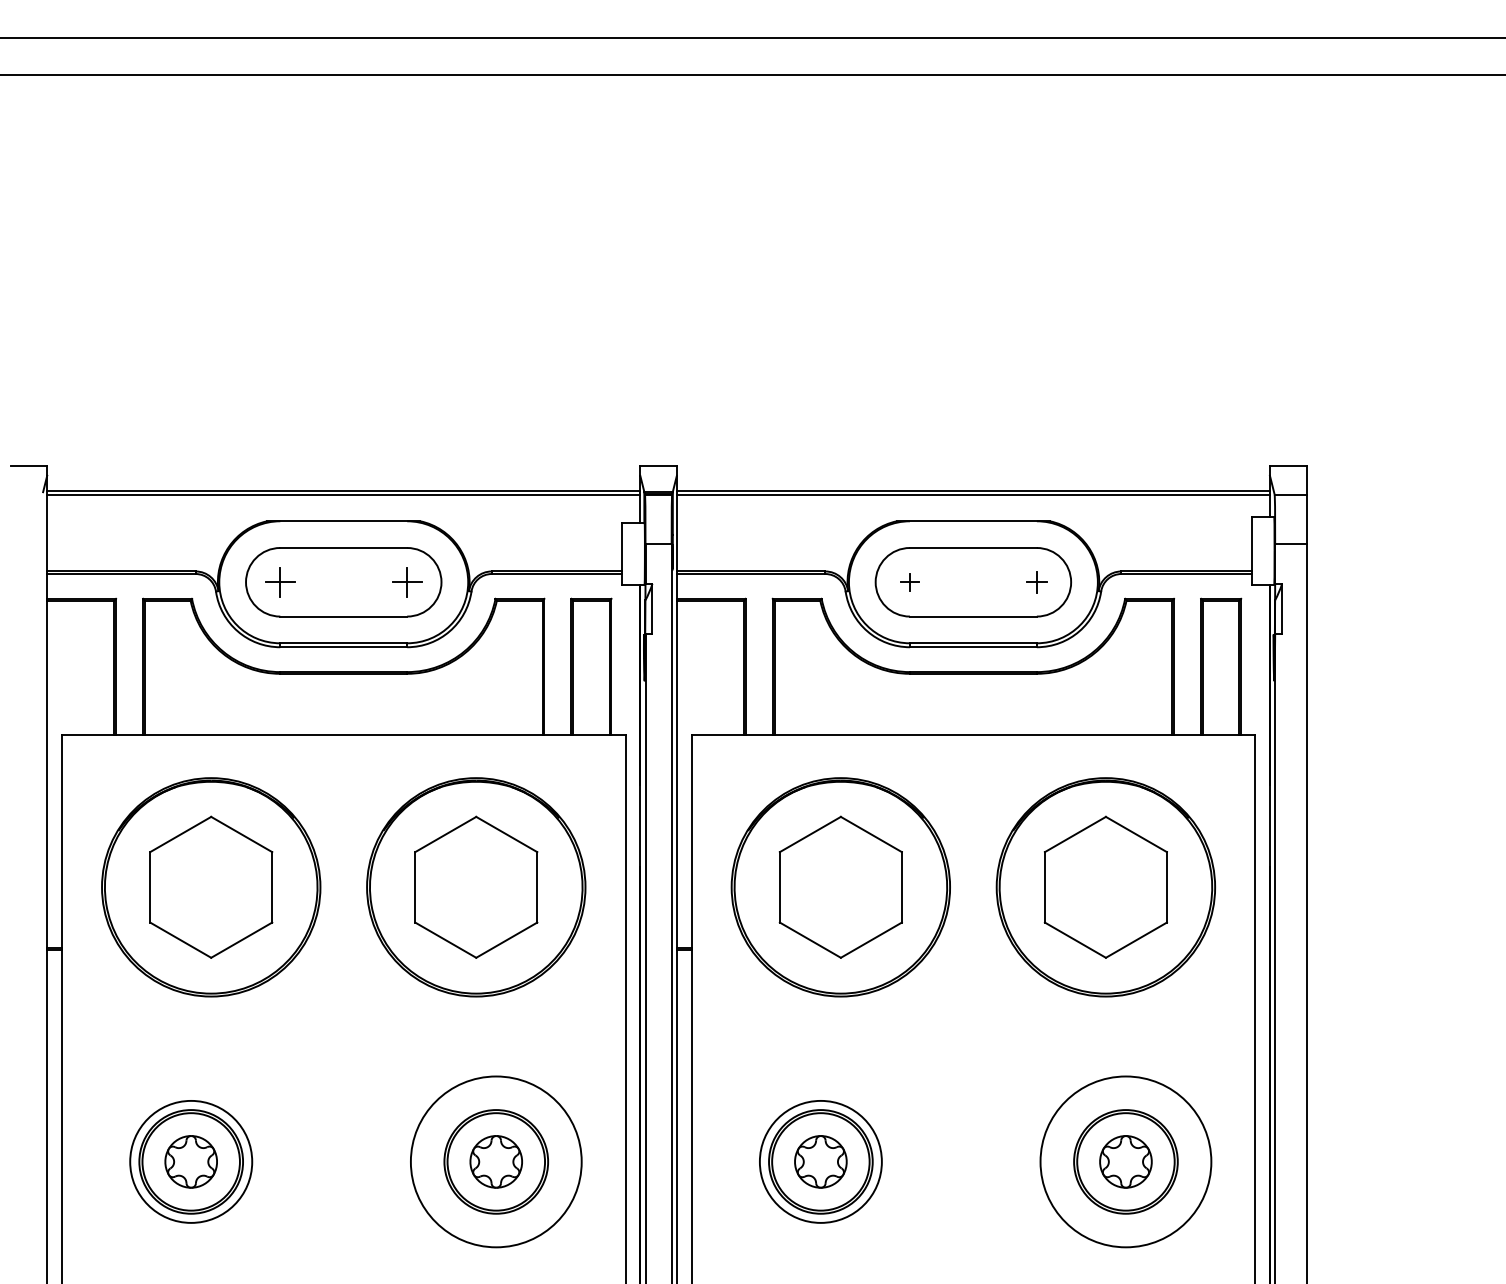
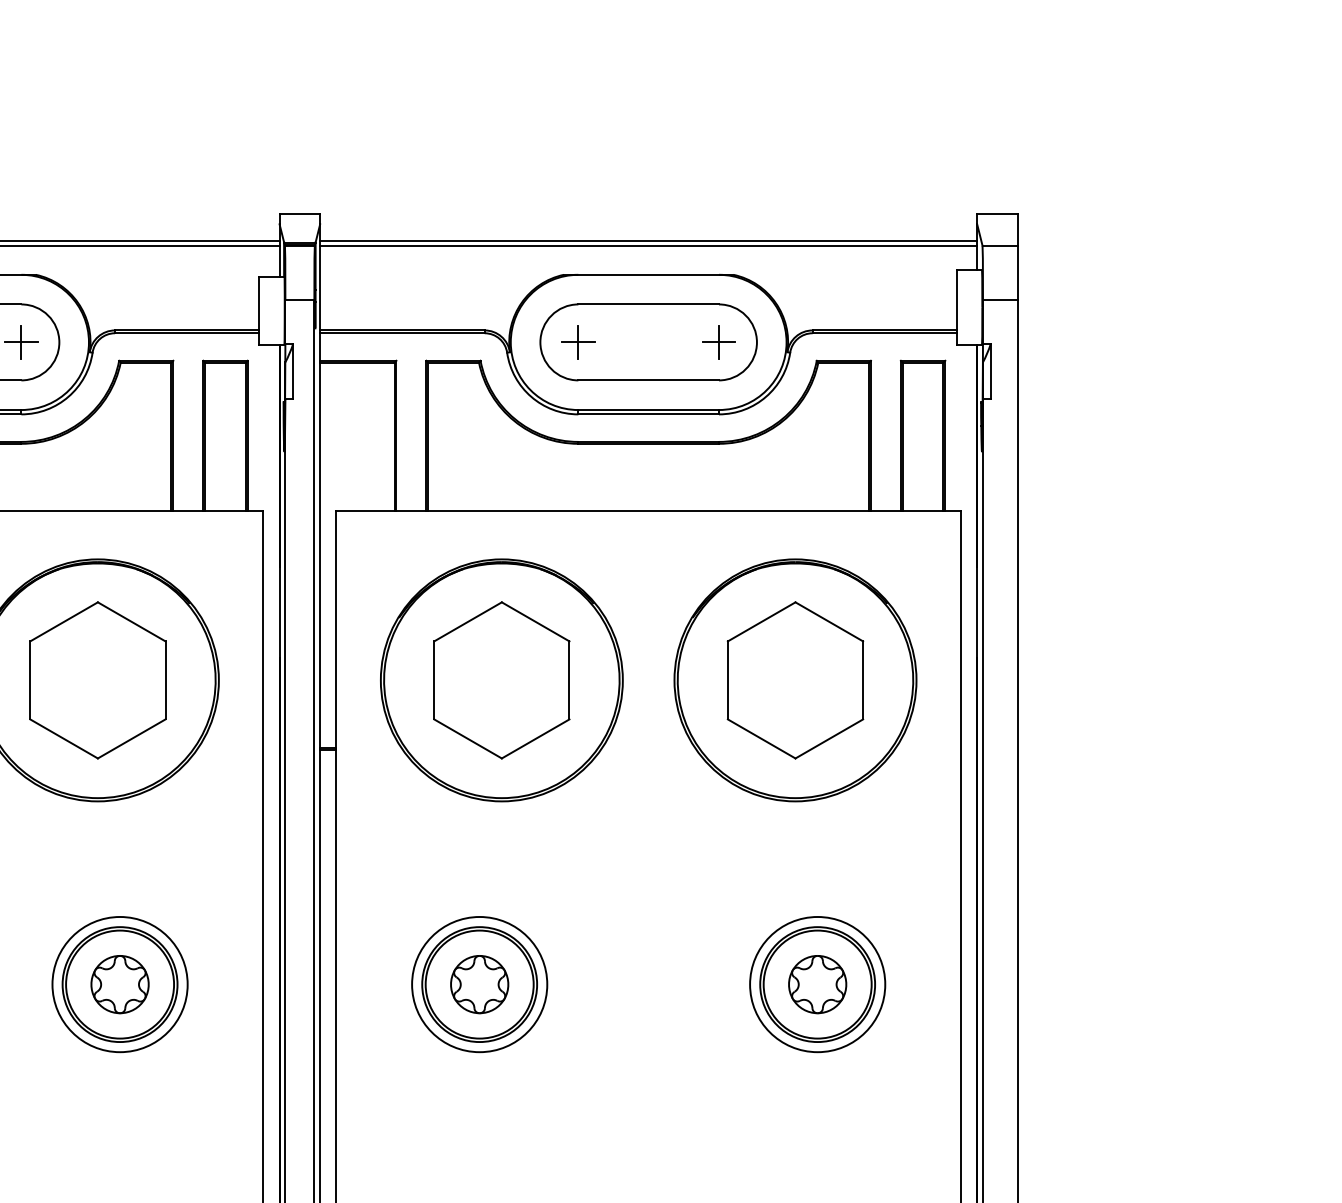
part: (909, 582) -> (577, 342), size x1.67
part: (1036, 582) -> (718, 342), size x1.43
circle: (496, 1161) -> (120, 984), size x0.71
circle: (1125, 1161) -> (817, 984), size x0.71

